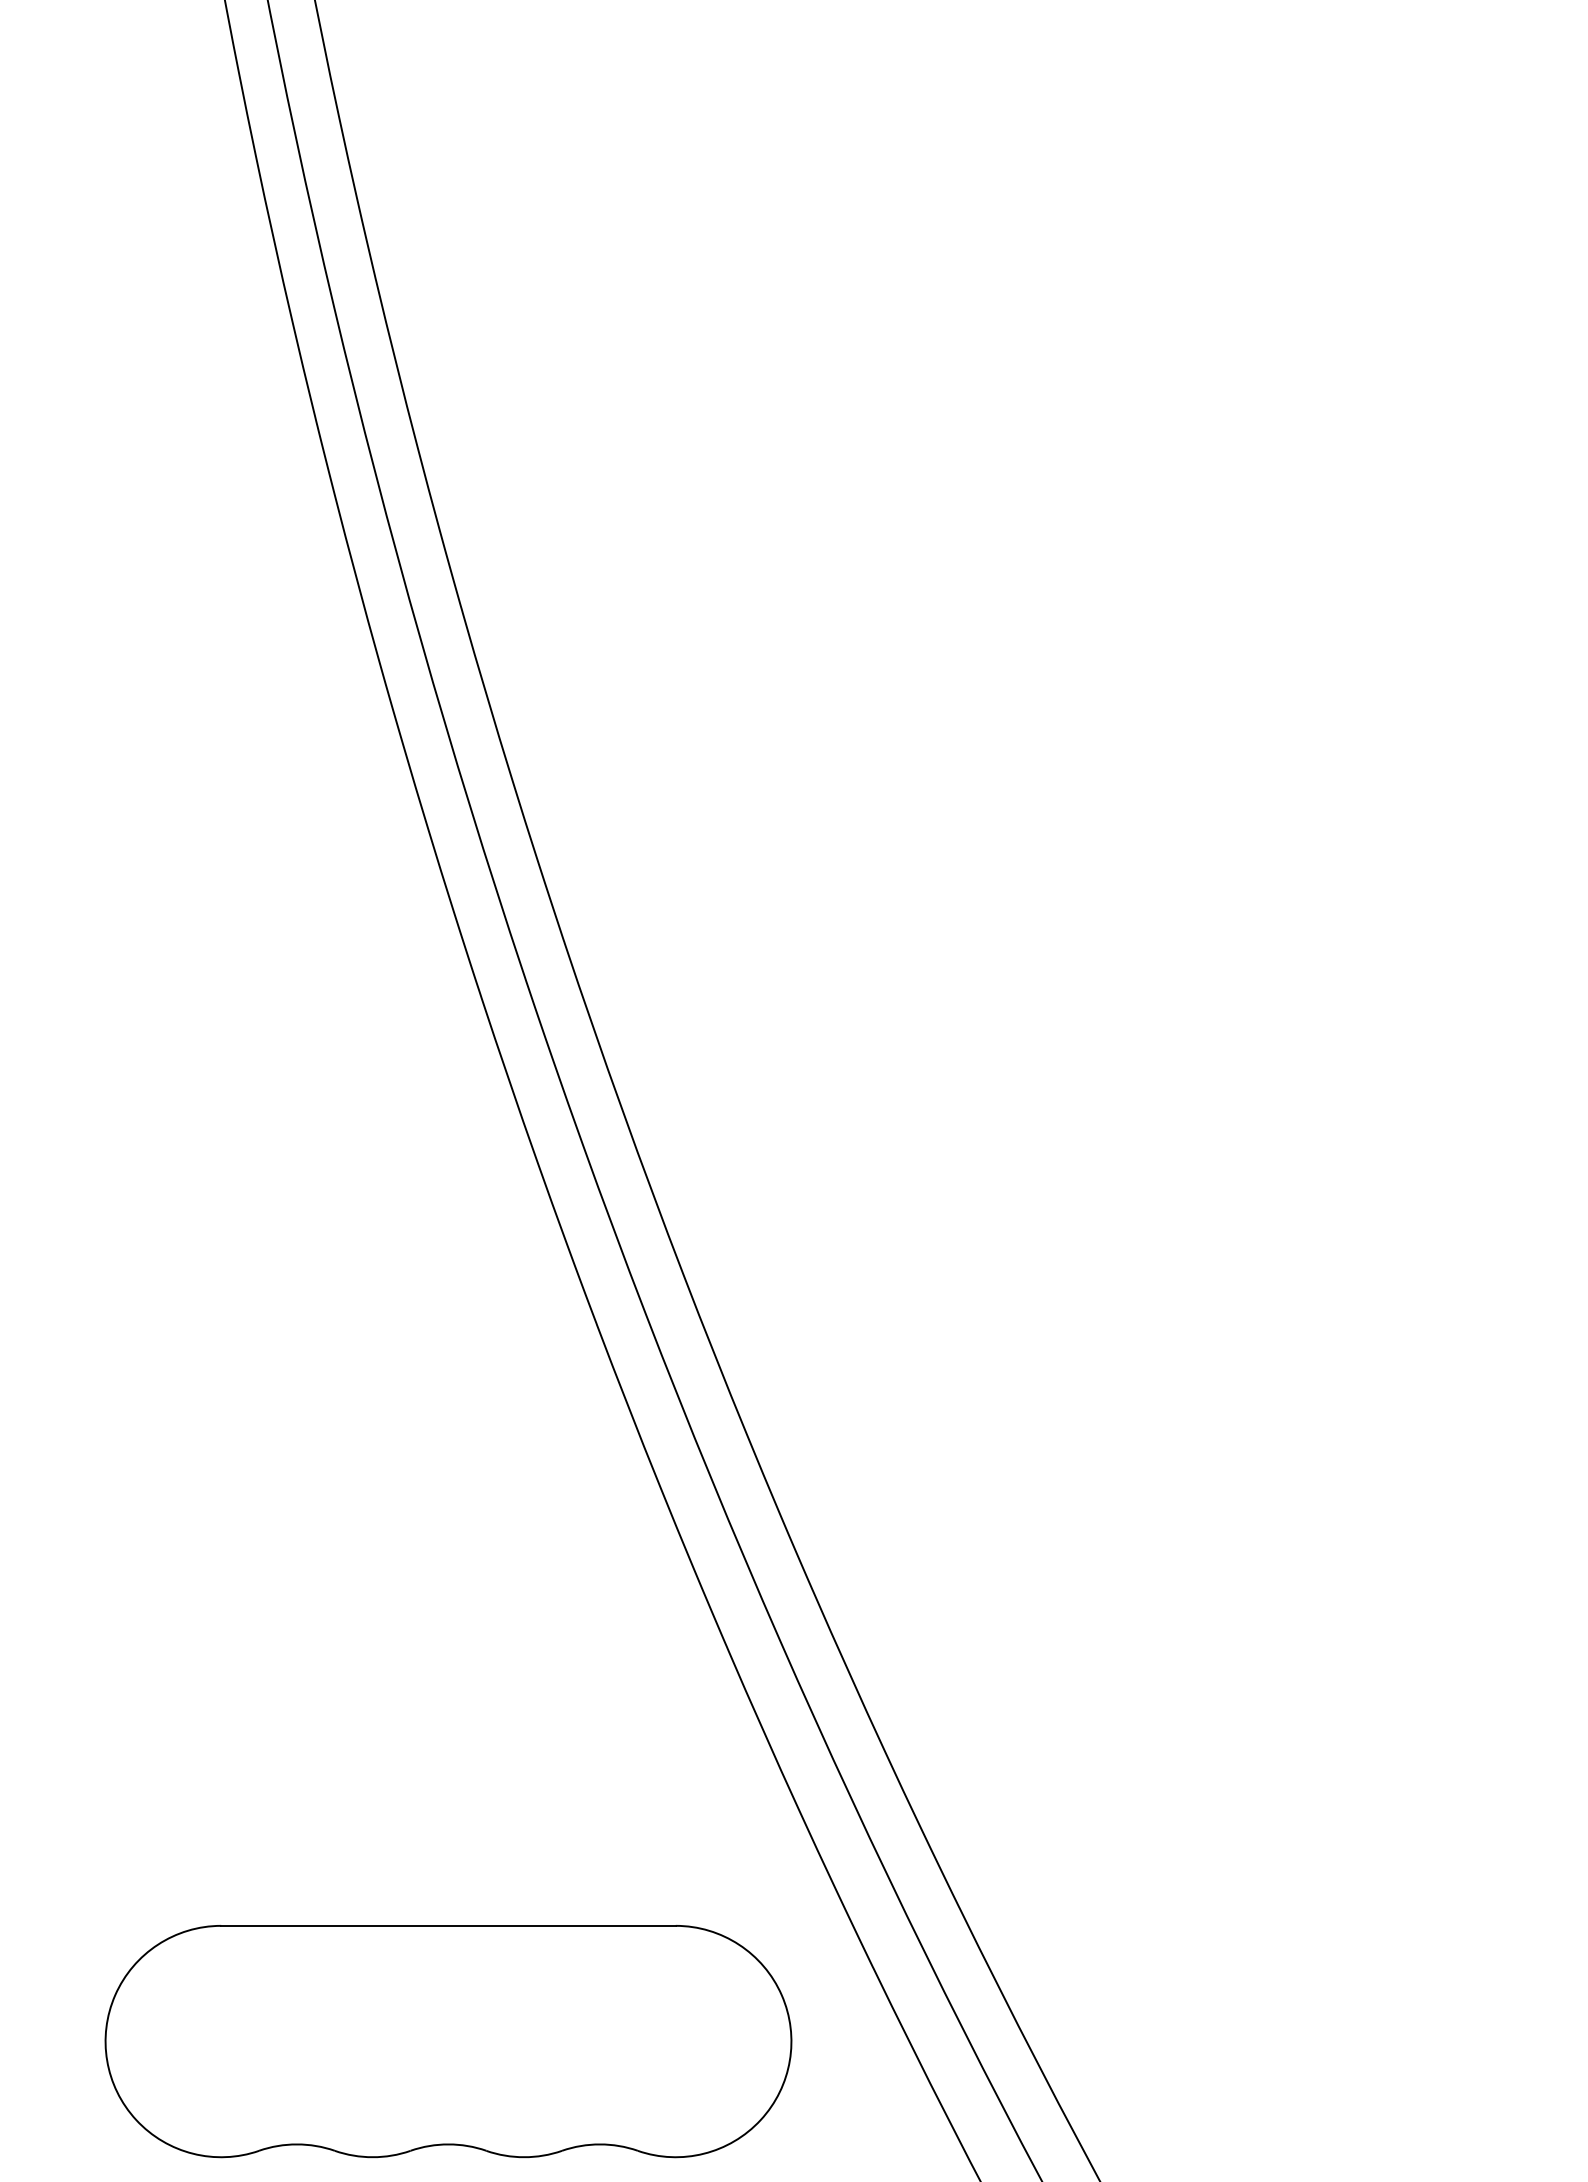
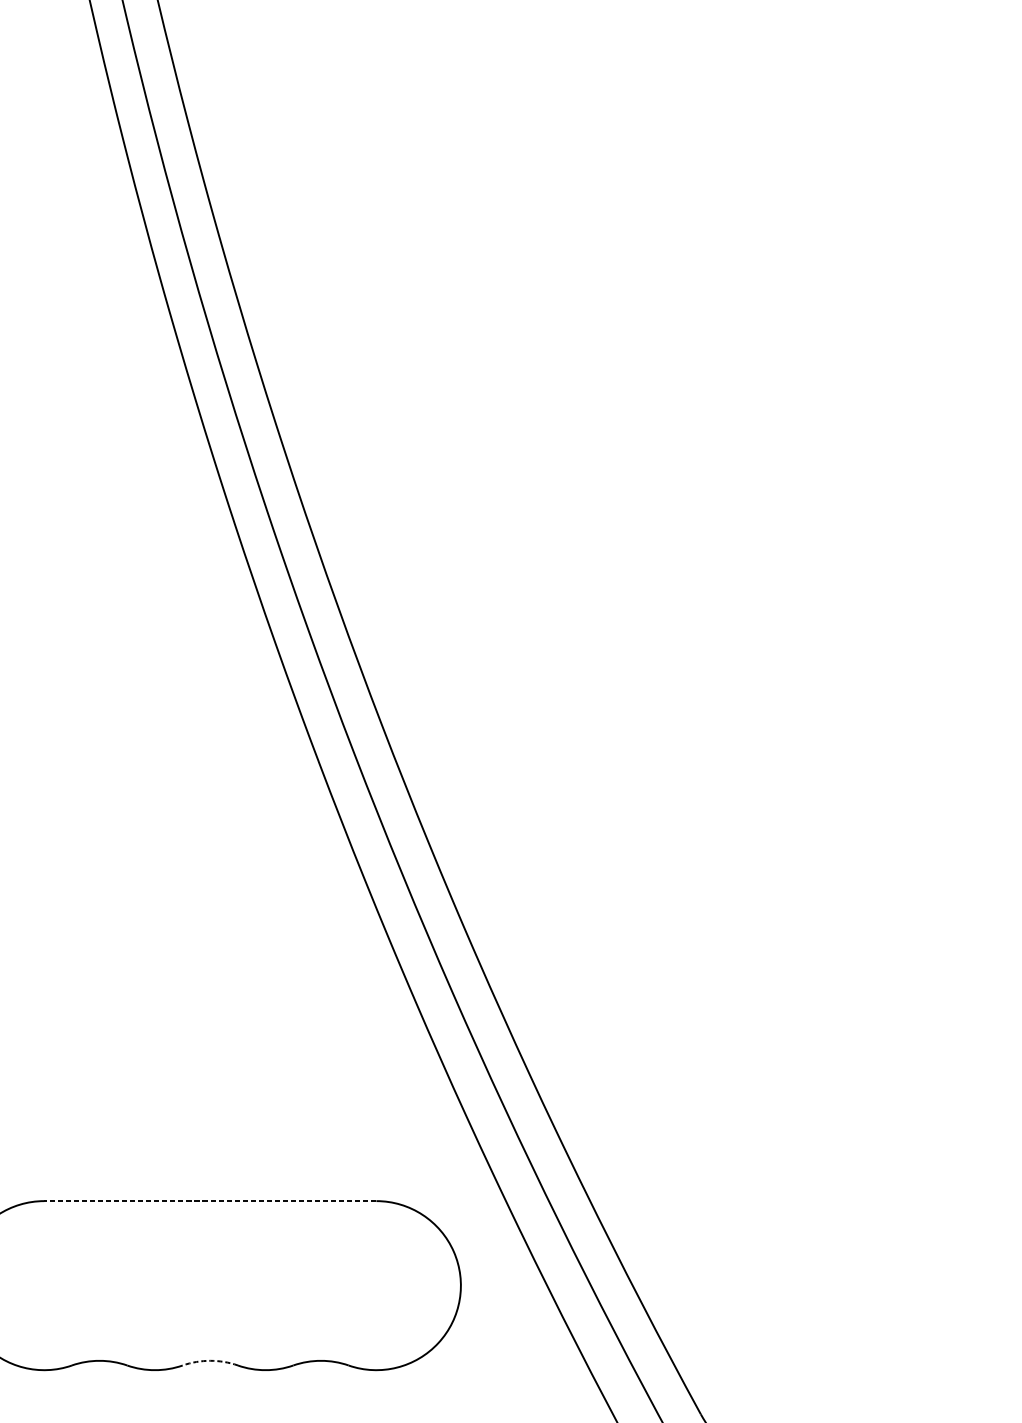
line: (448, 1925) -> (210, 1200), solid -> dashed
arc: (448, 2144) -> (210, 1360), solid -> dashed

